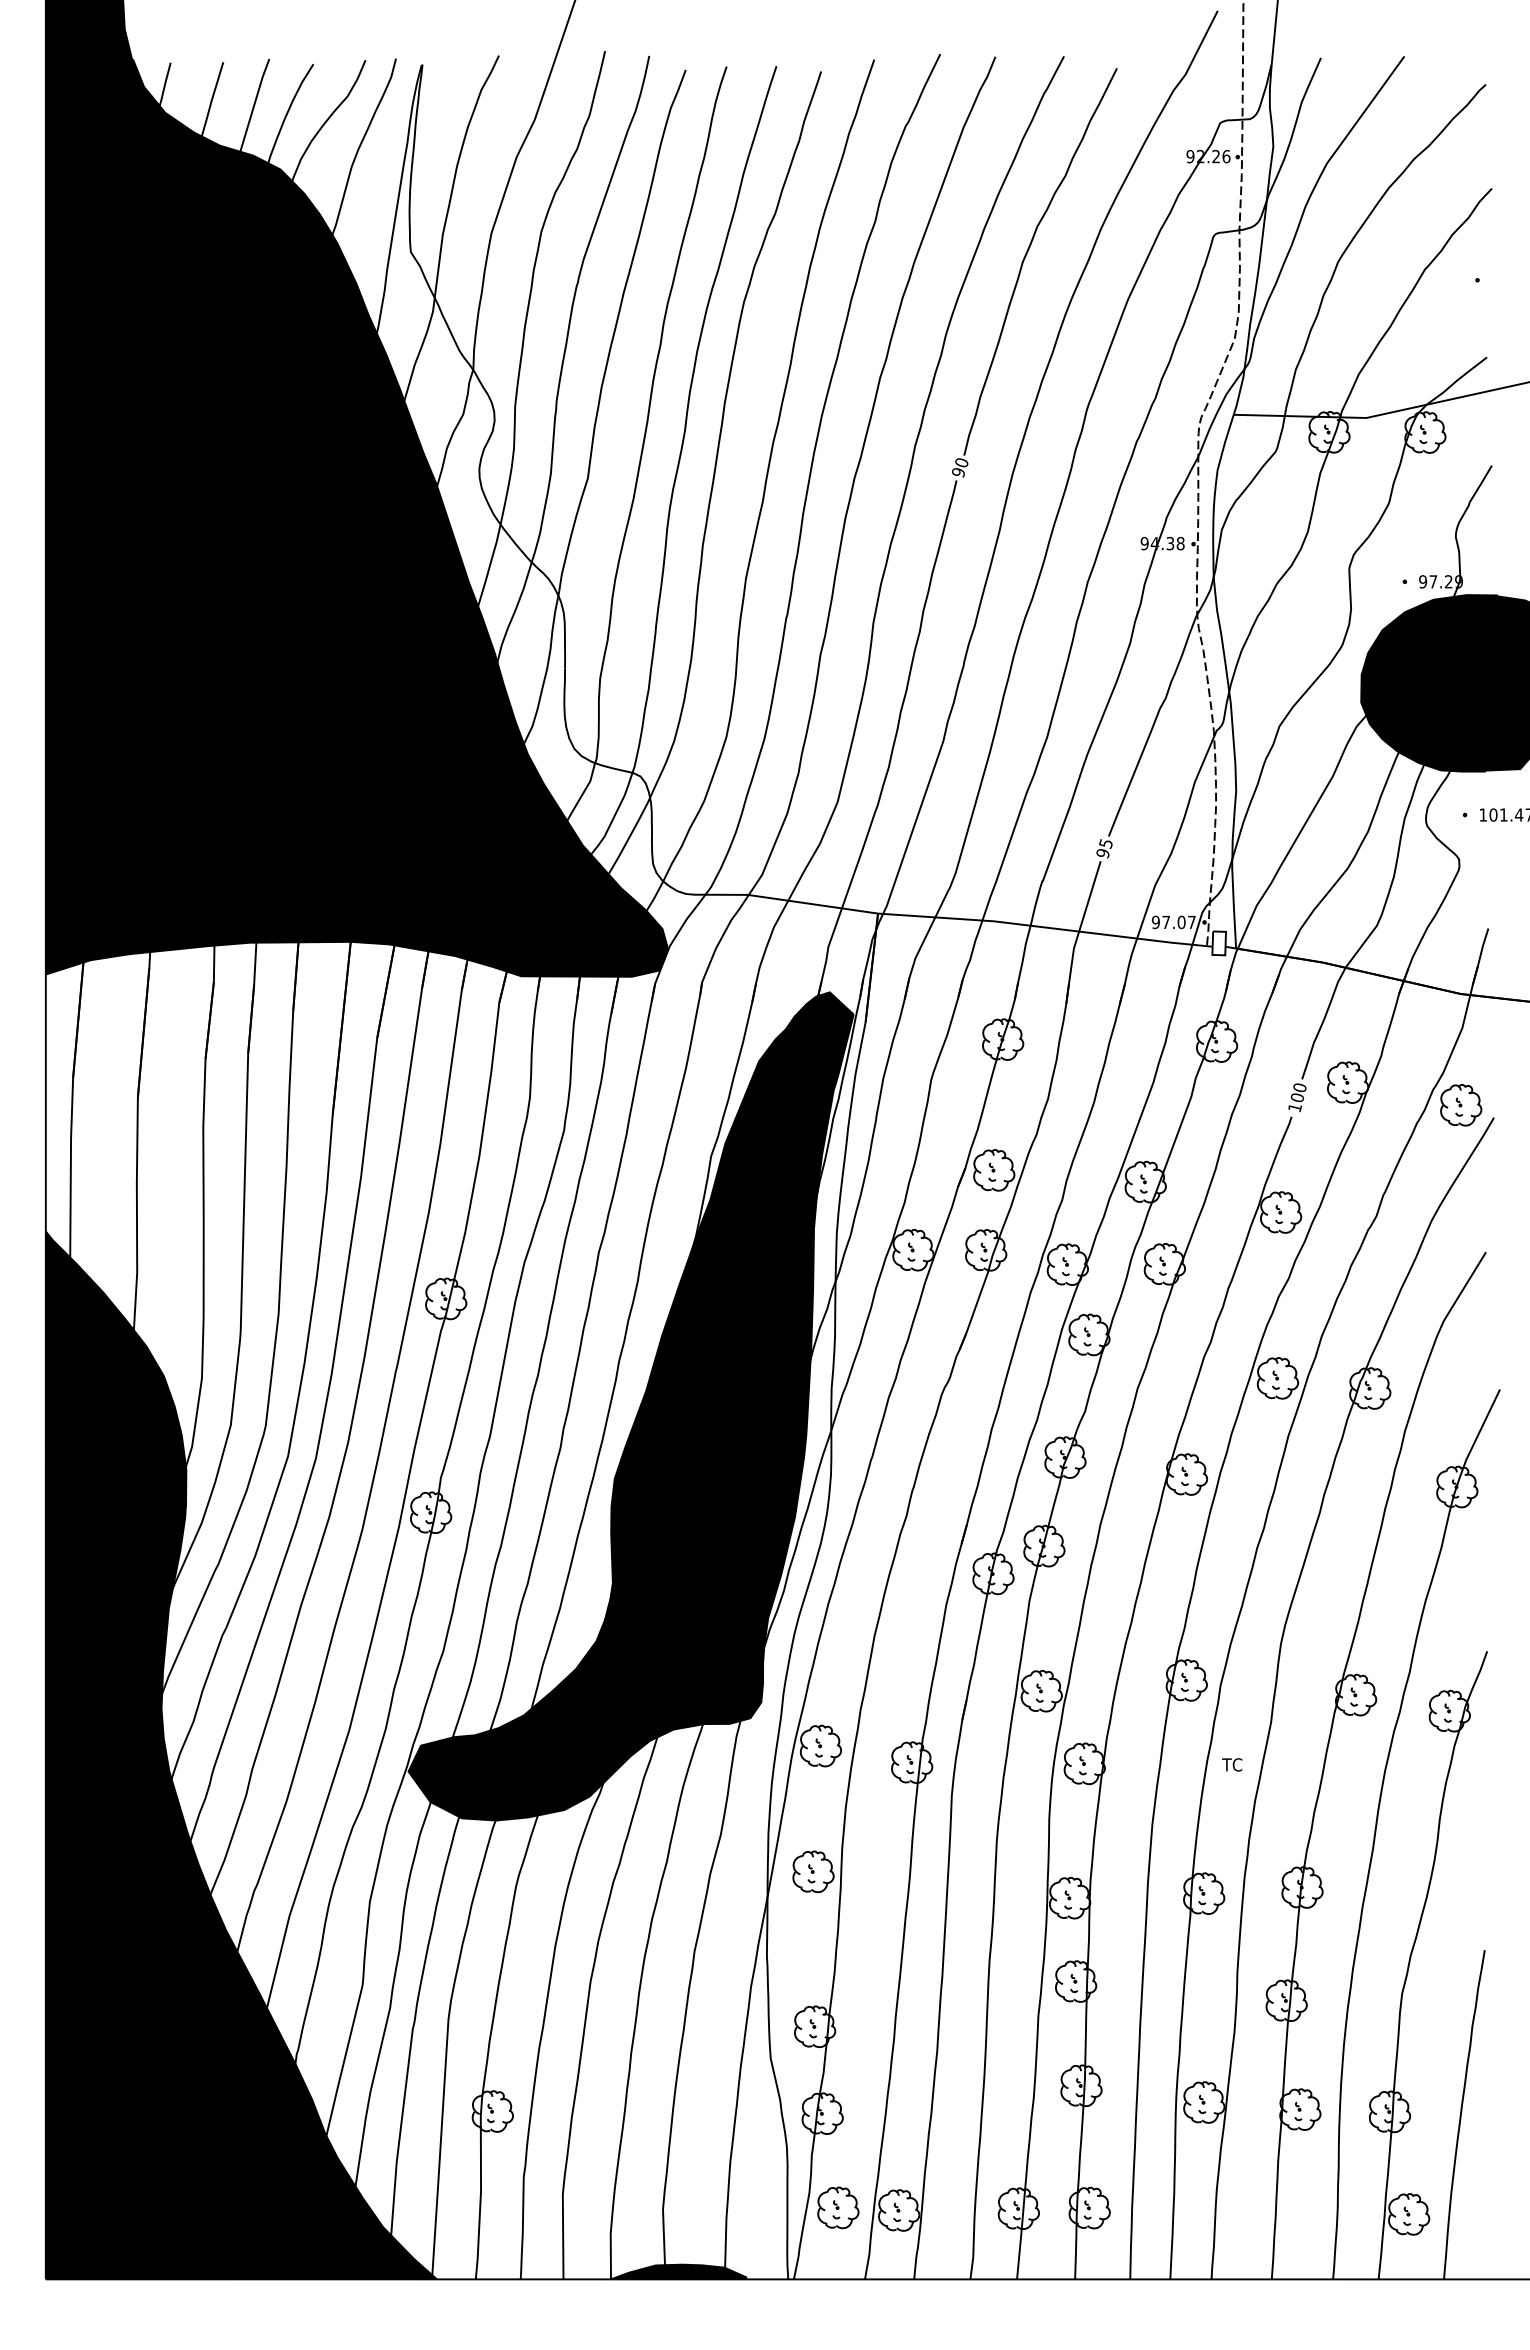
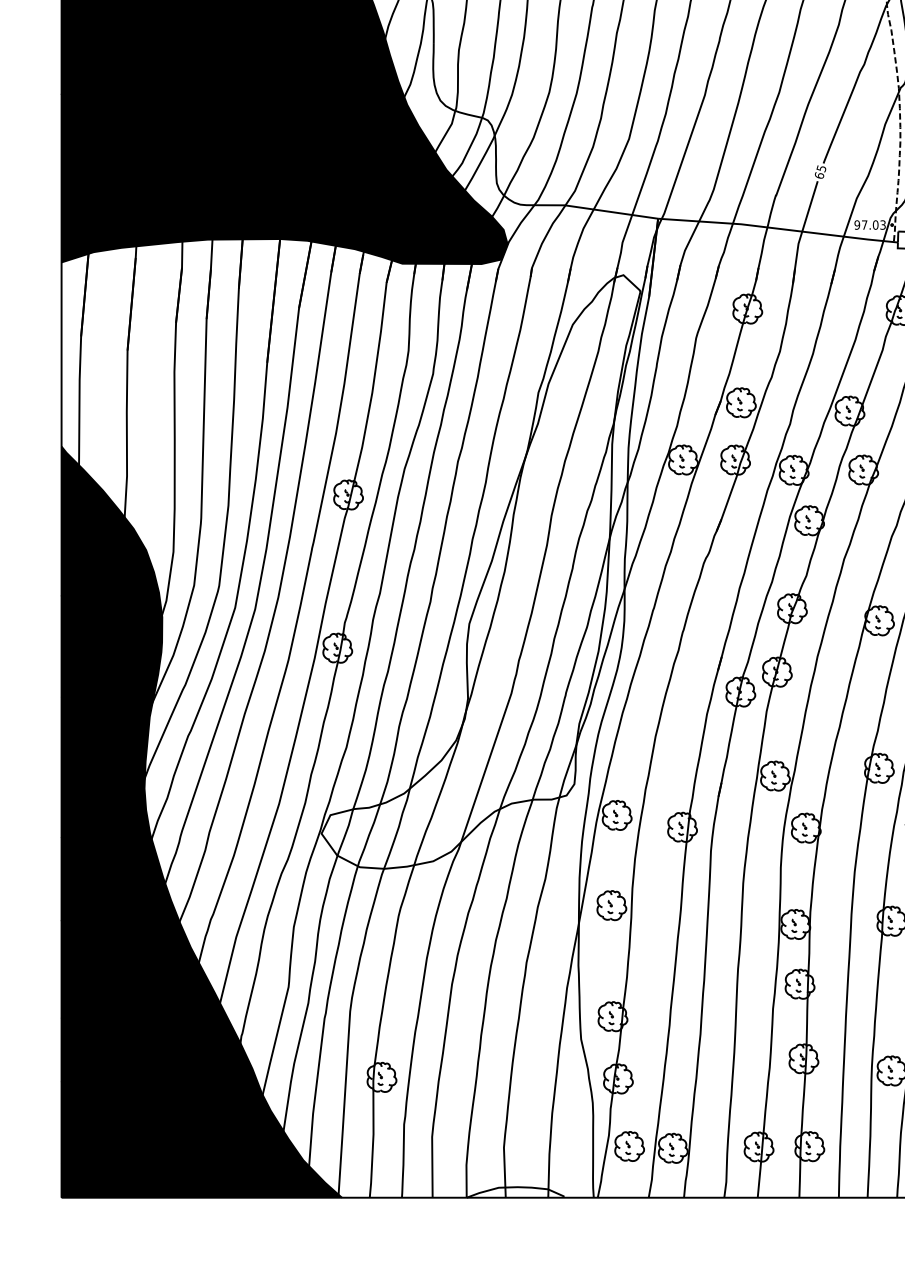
text: (1102, 853) -> (818, 175), 95 -> 65
text: (1191, 922) -> (882, 225), 97.07 -> 97.03
fill: (630, 1406) -> (480, 572), removed
fill: (678, 2271) -> (515, 1192), removed

